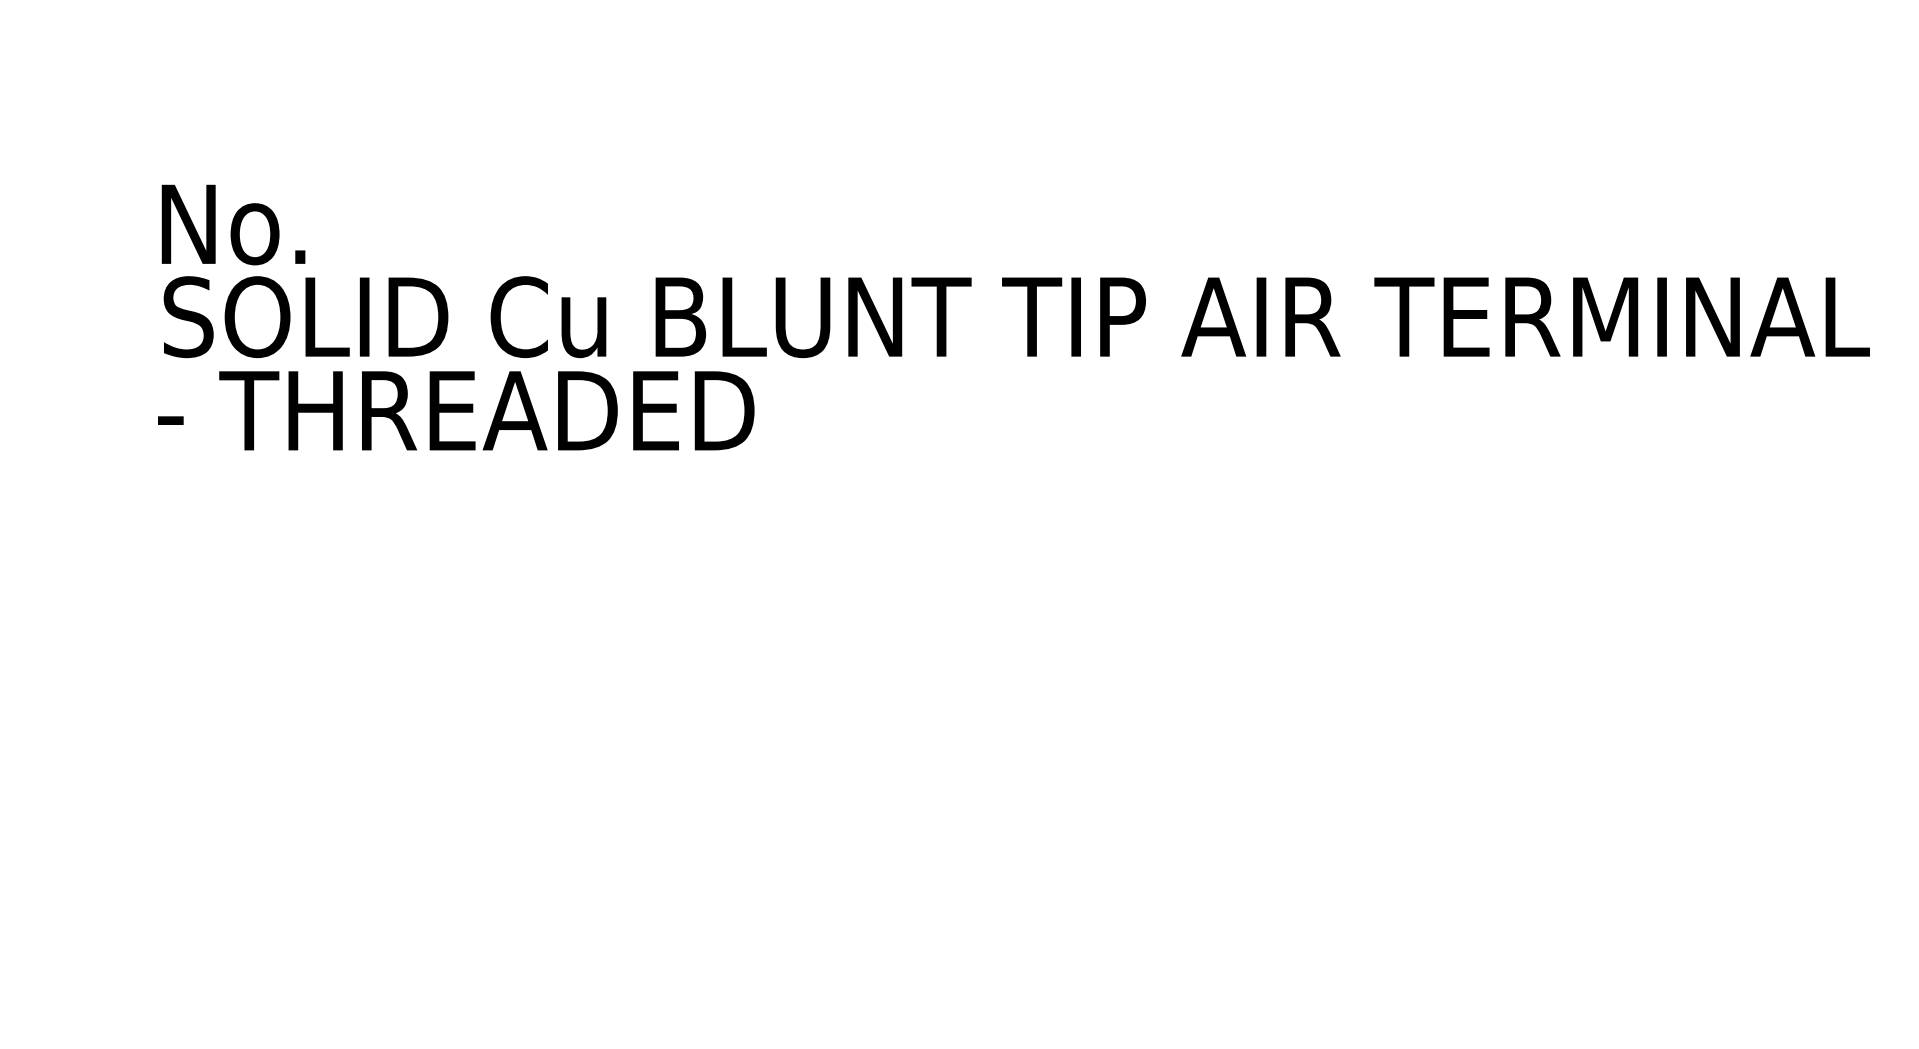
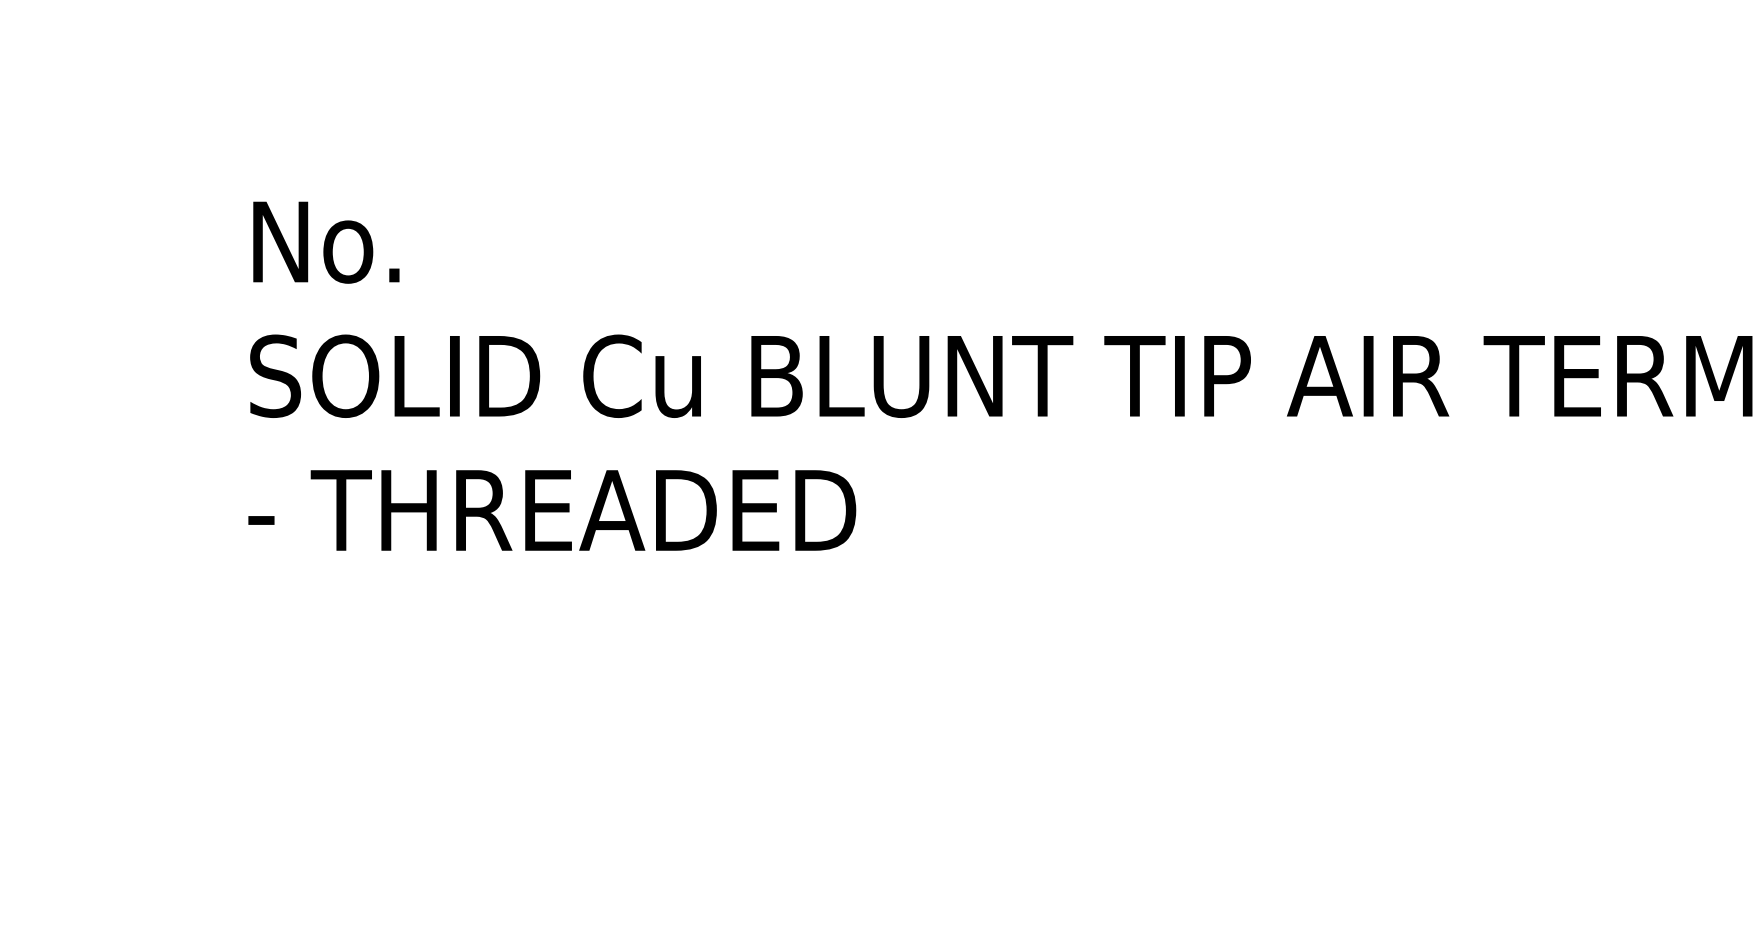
text: (233, 224) -> (326, 242), moved
text: (456, 410) -> (552, 510), moved

